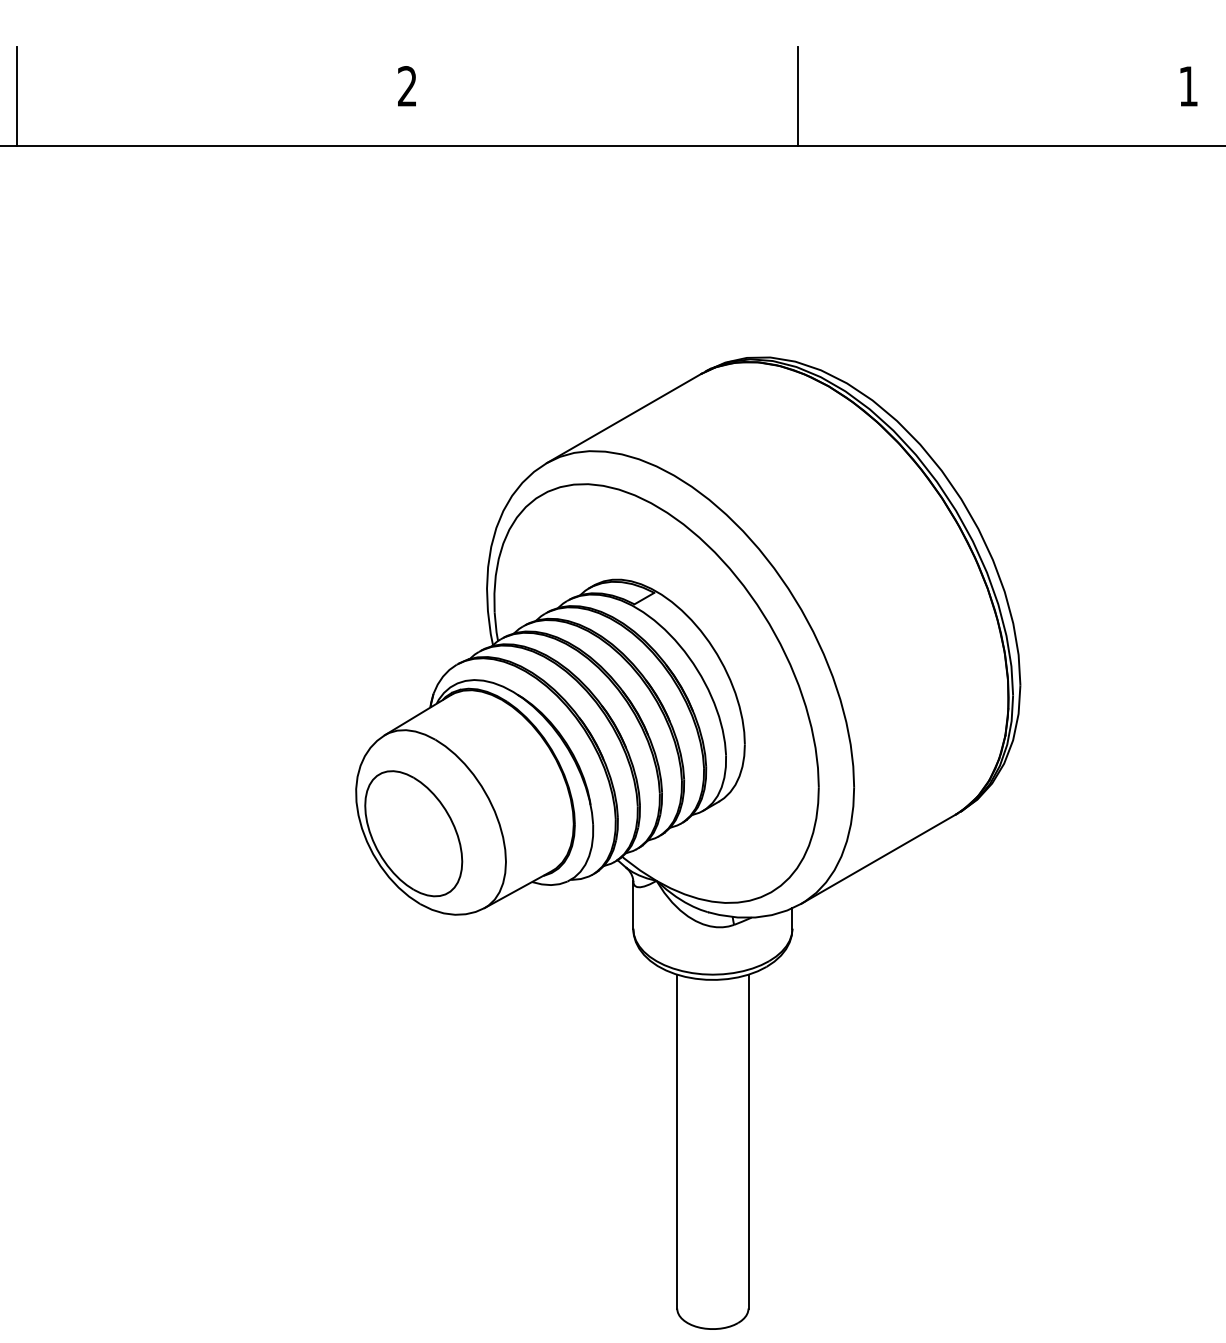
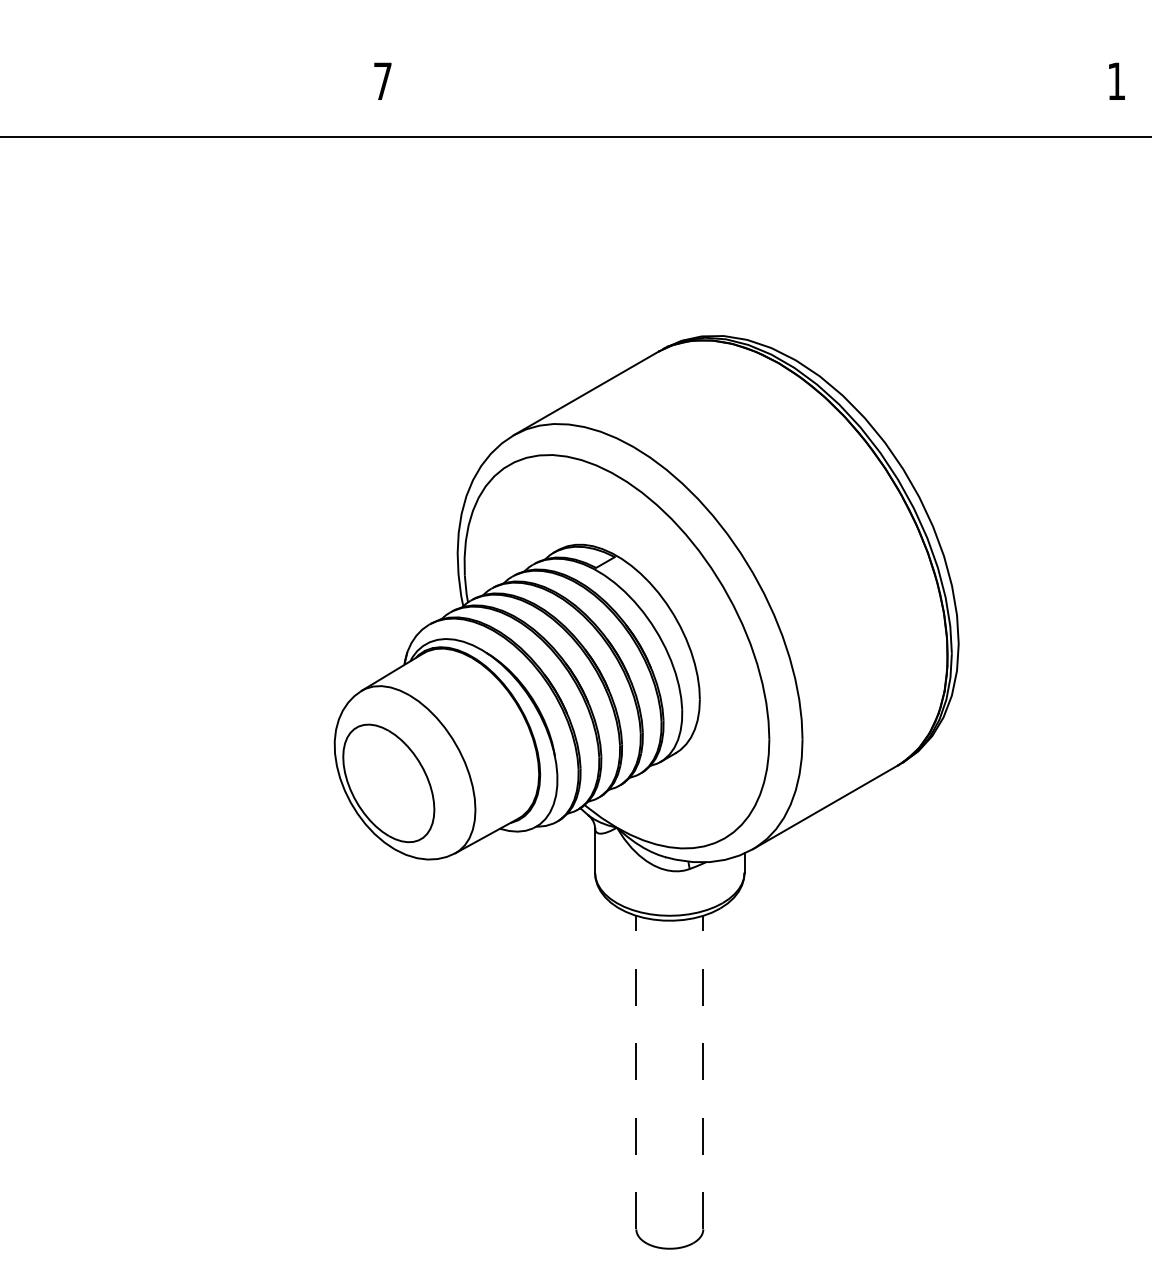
text: (407, 86) -> (382, 81), 2 -> 7
line: (16, 95) -> (15, 89), removed
line: (798, 95) -> (750, 89), removed
line: (677, 1141) -> (636, 1072), solid -> dashed
line: (748, 1141) -> (703, 1072), solid -> dashed

